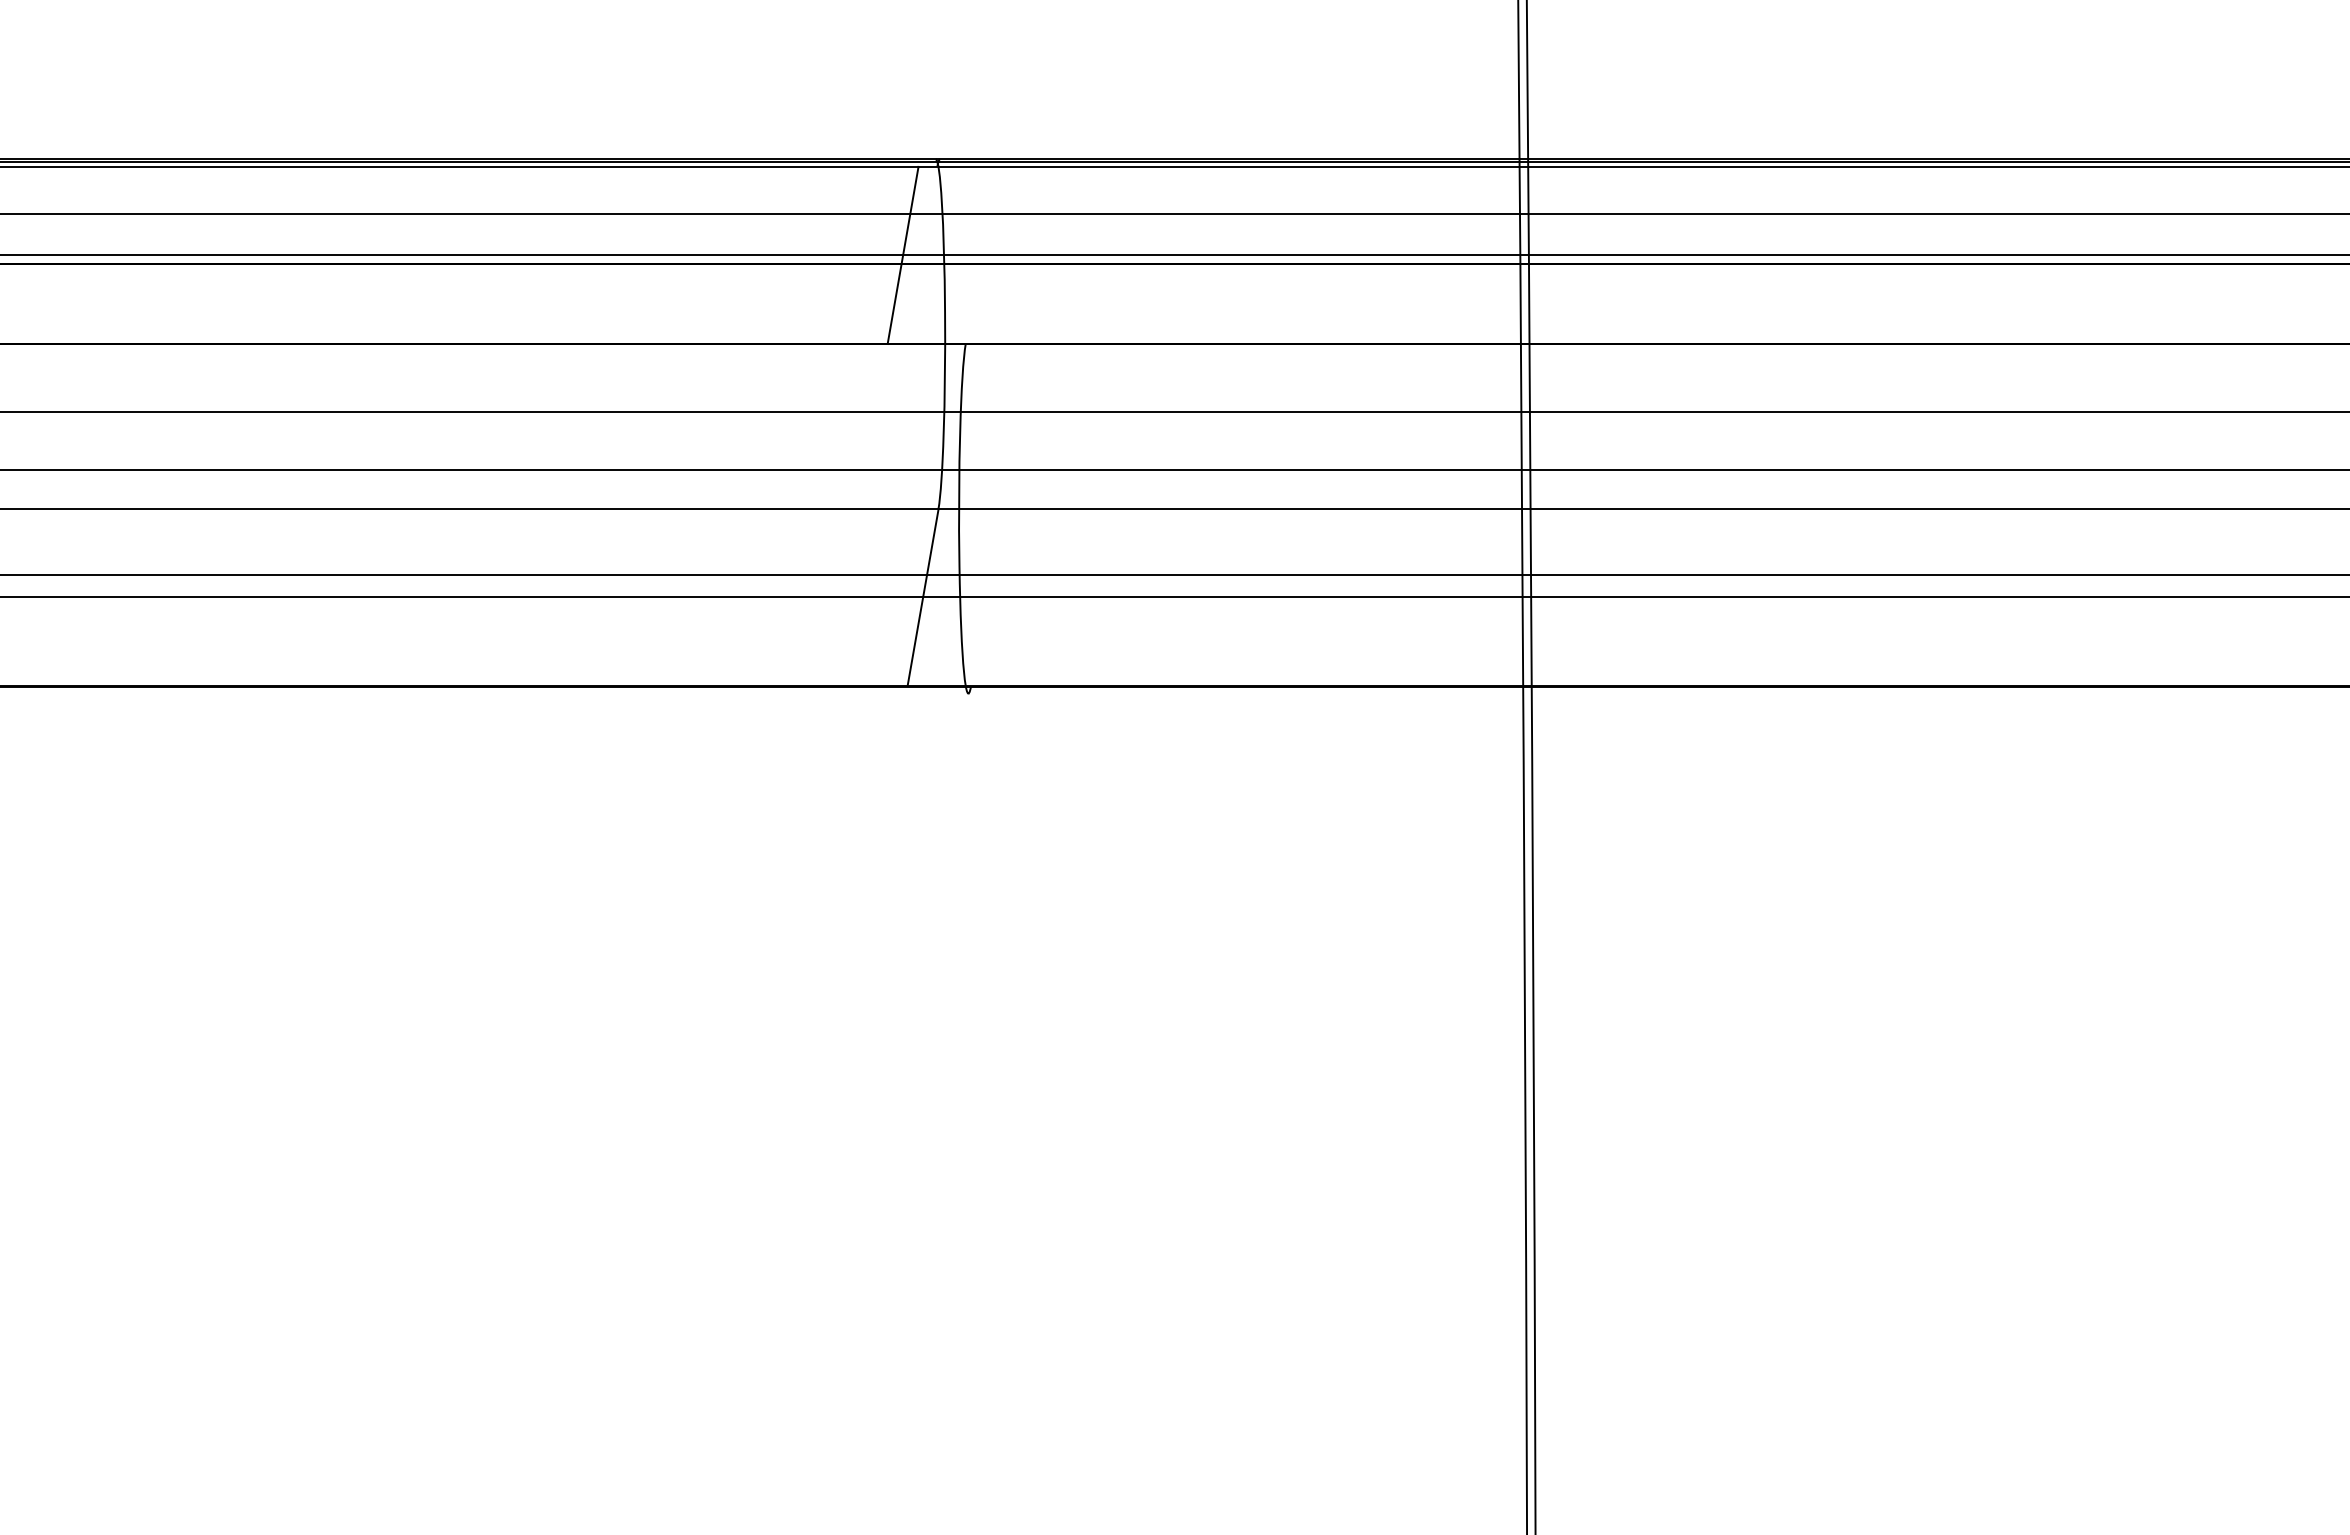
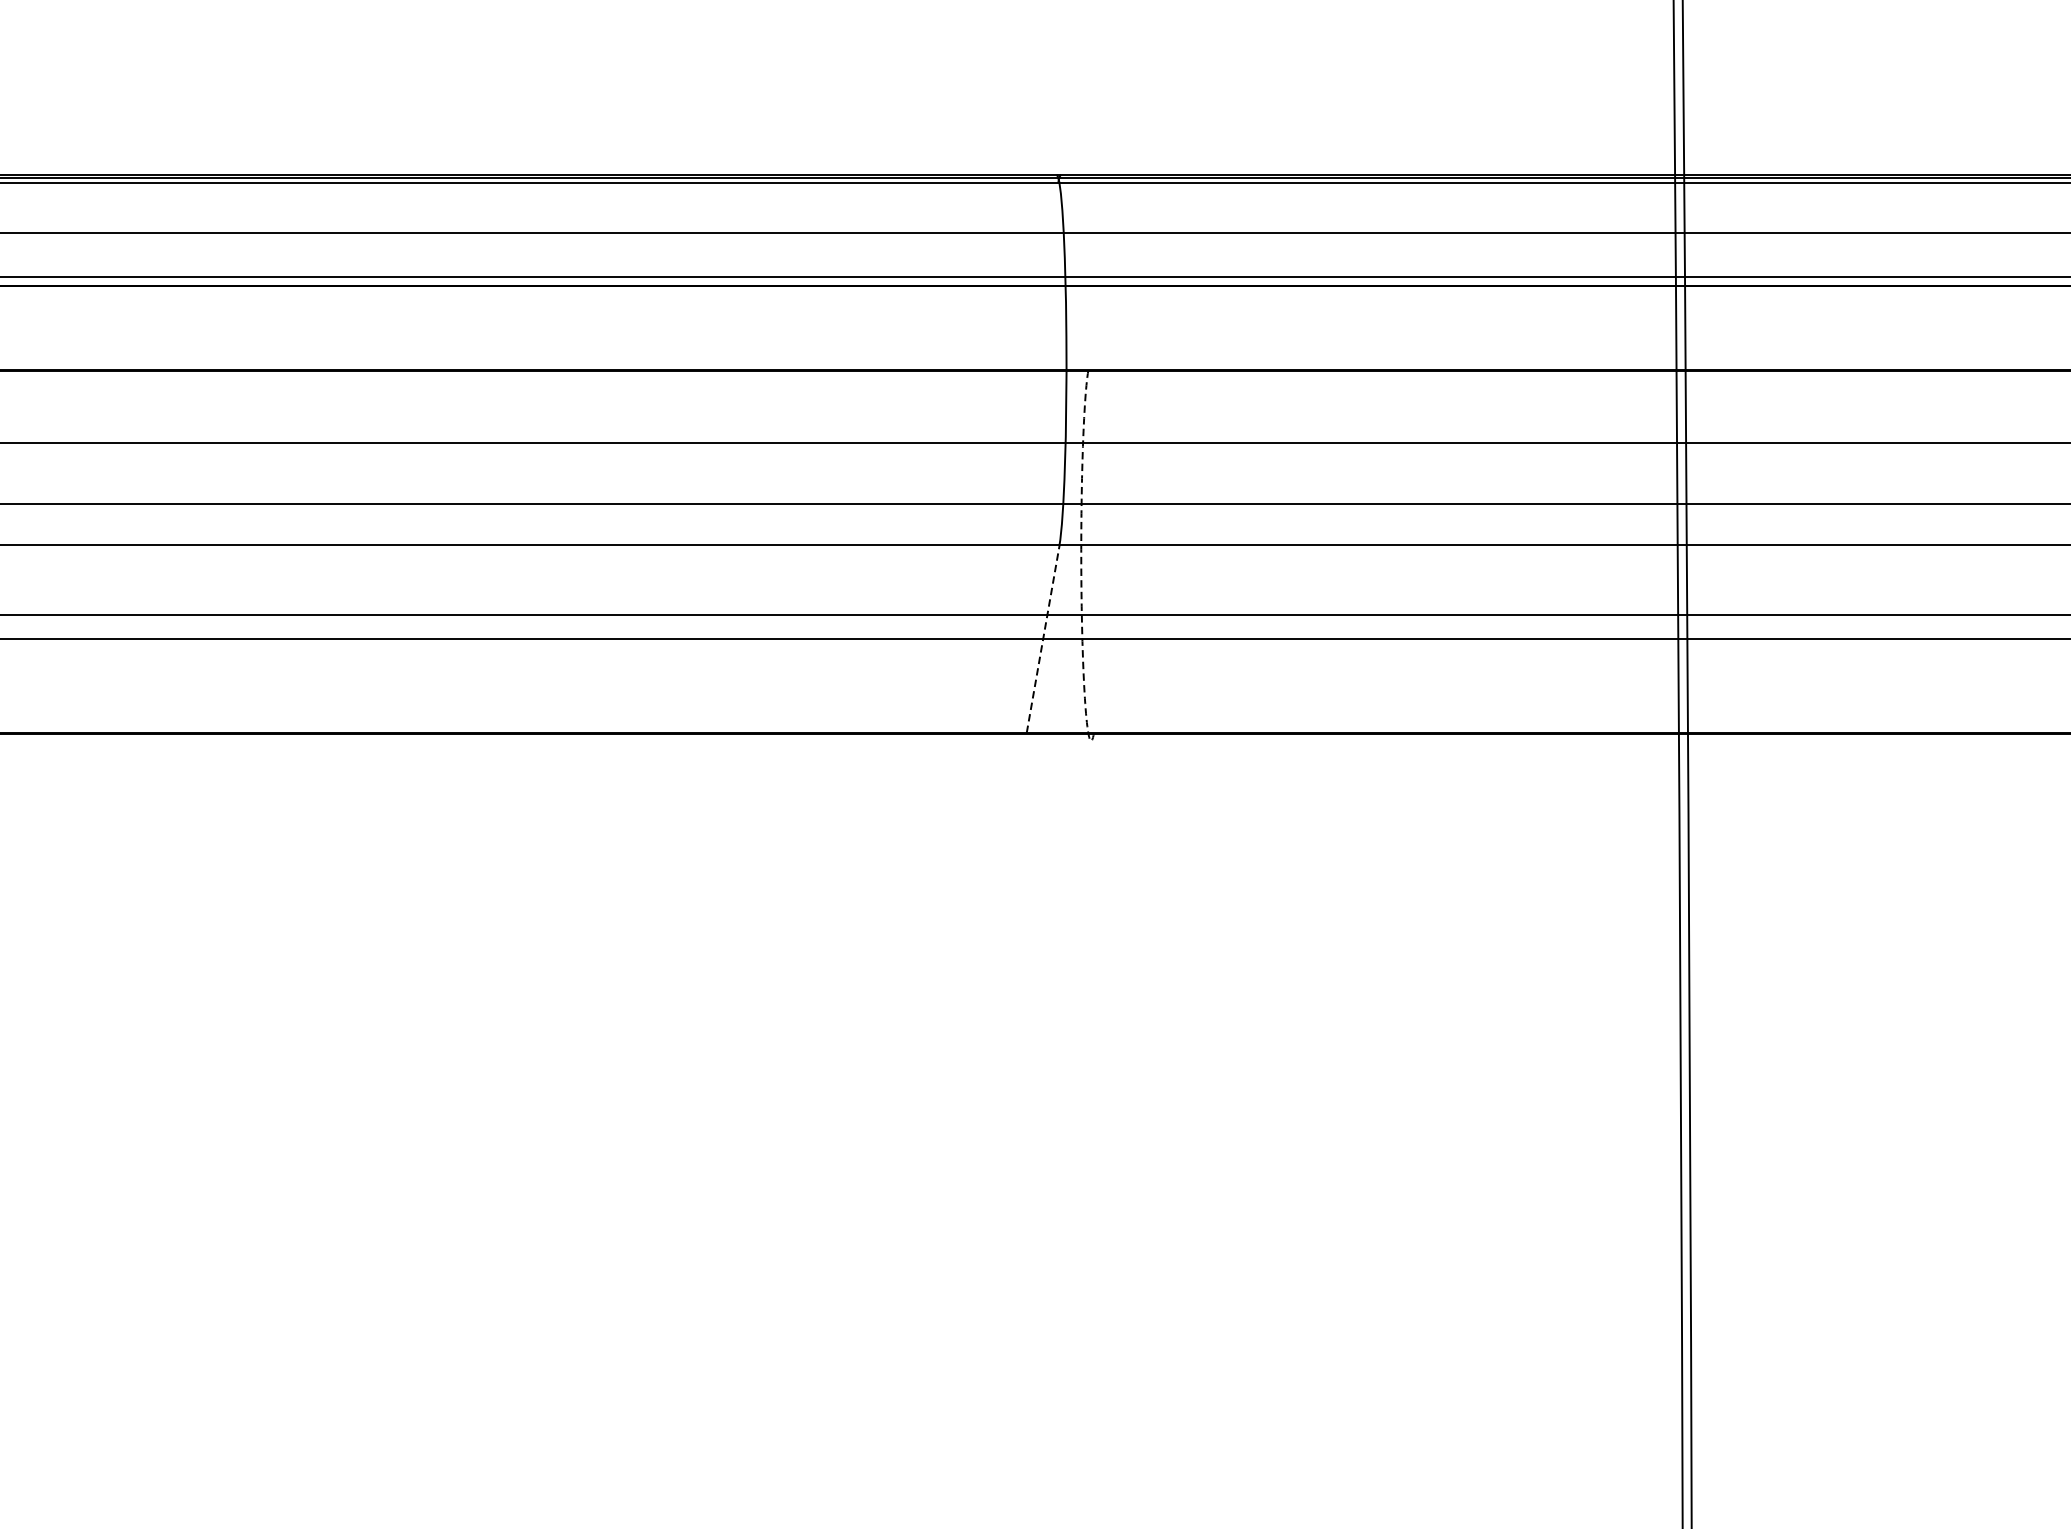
line: (902, 254) -> (1021, 275), removed
arc: (959, 527) -> (1081, 565), solid -> dashed
line: (923, 597) -> (1043, 639), solid -> dashed

